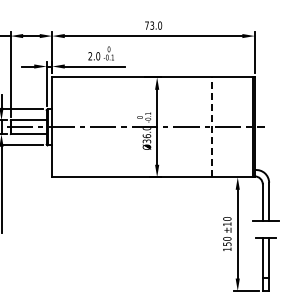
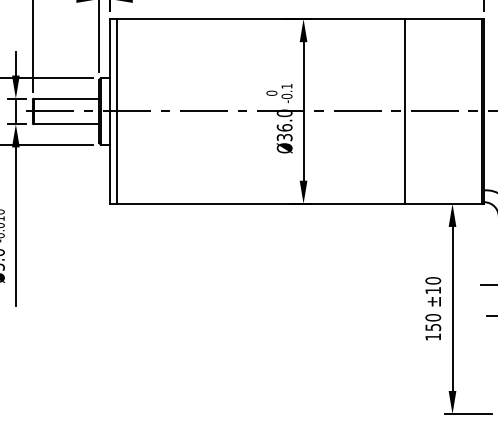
line: (56, 127) -> (117, 111), added
line: (211, 127) -> (403, 111), dashed -> solid

